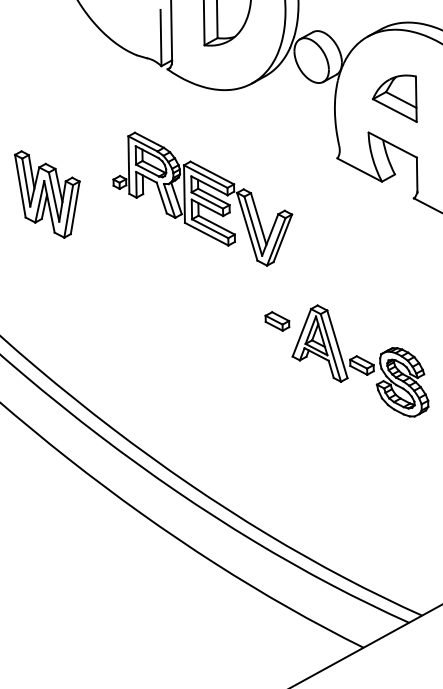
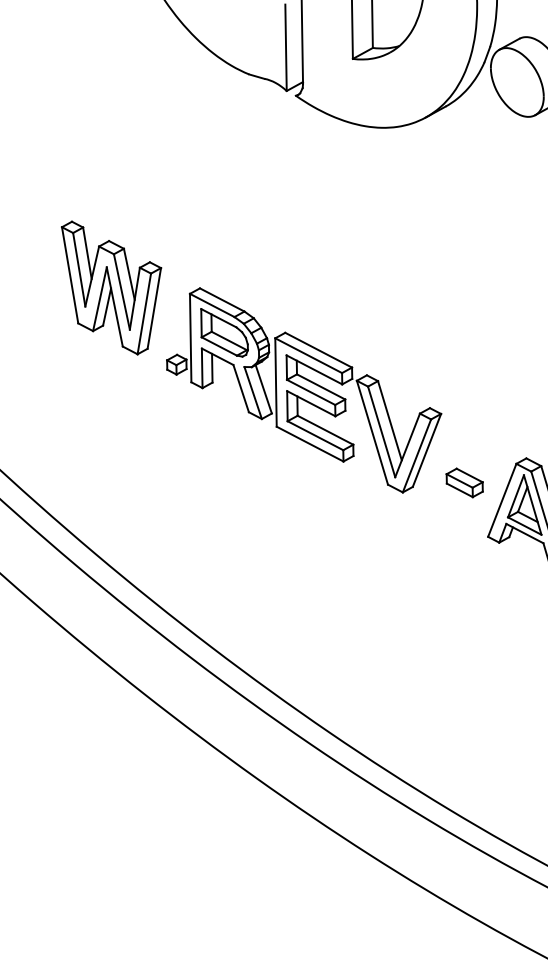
part: (202, 198) -> (303, 389), moved

